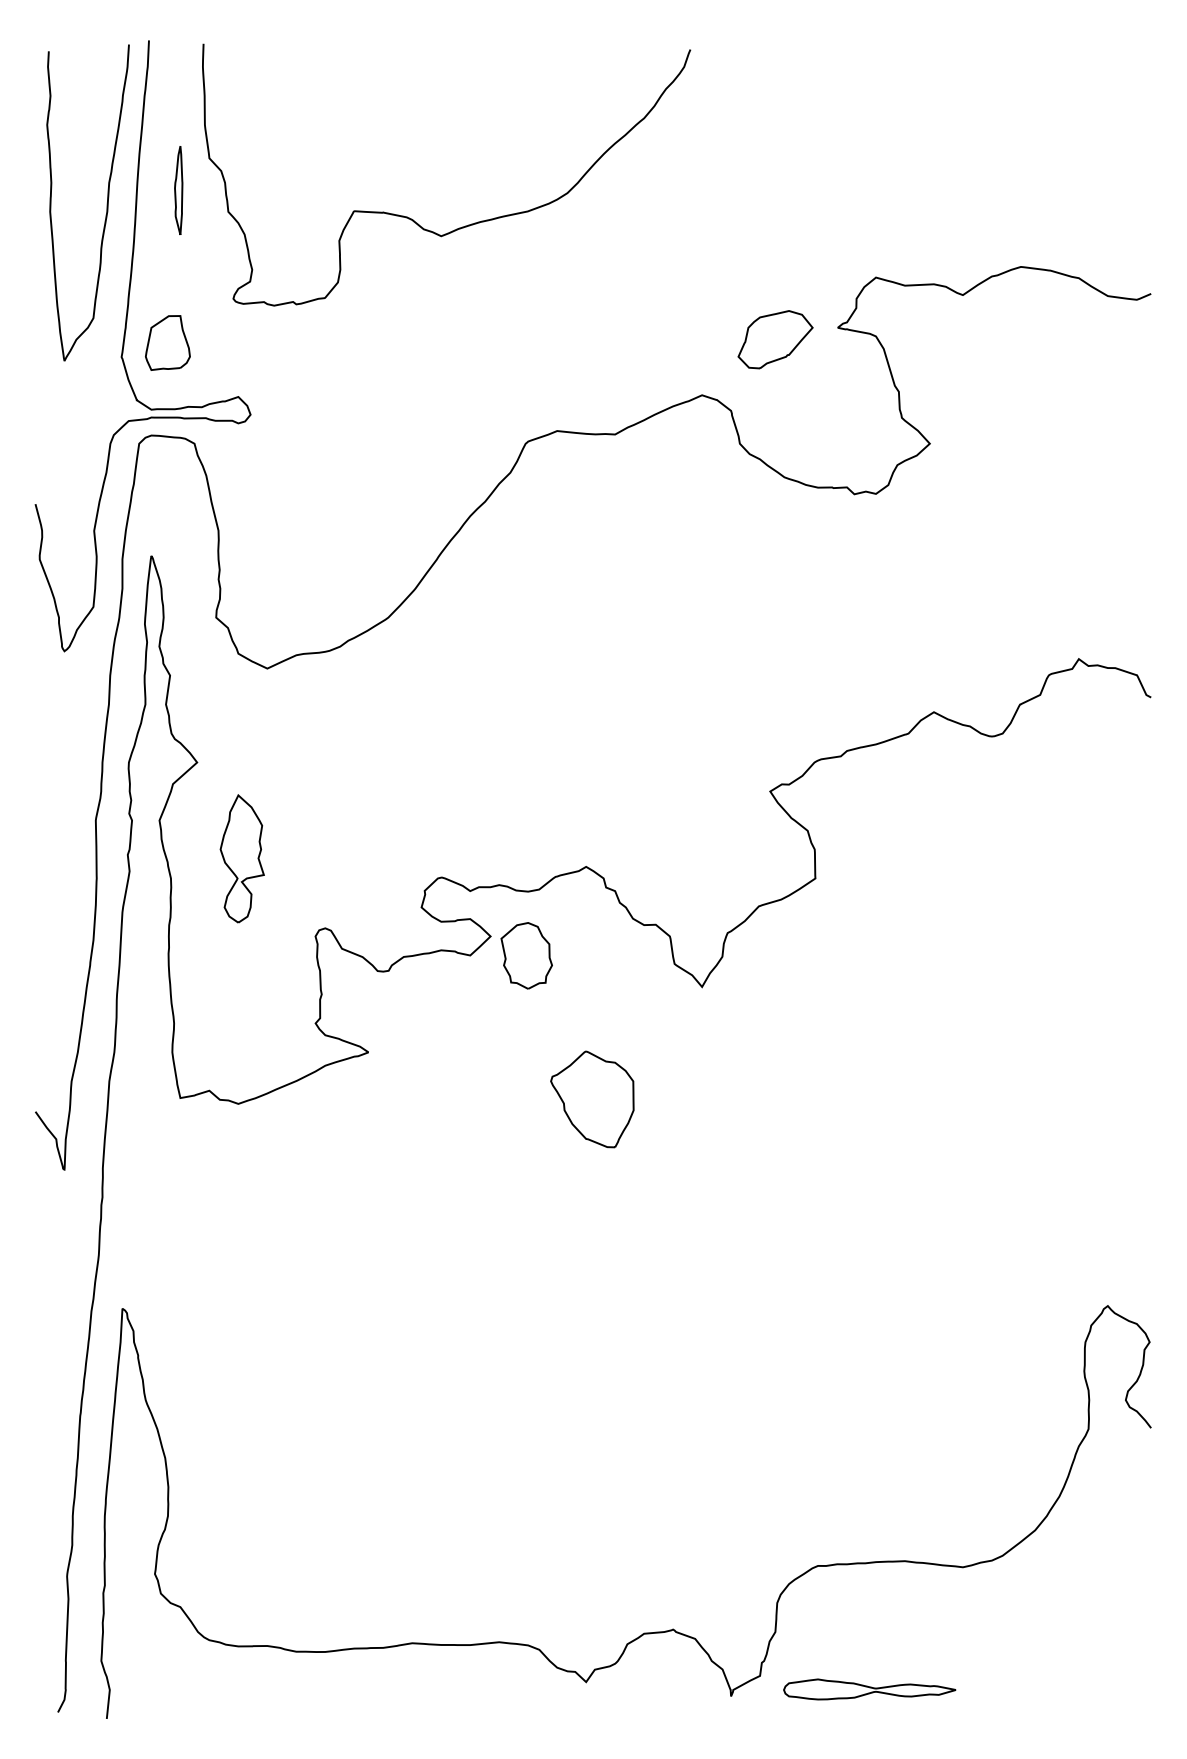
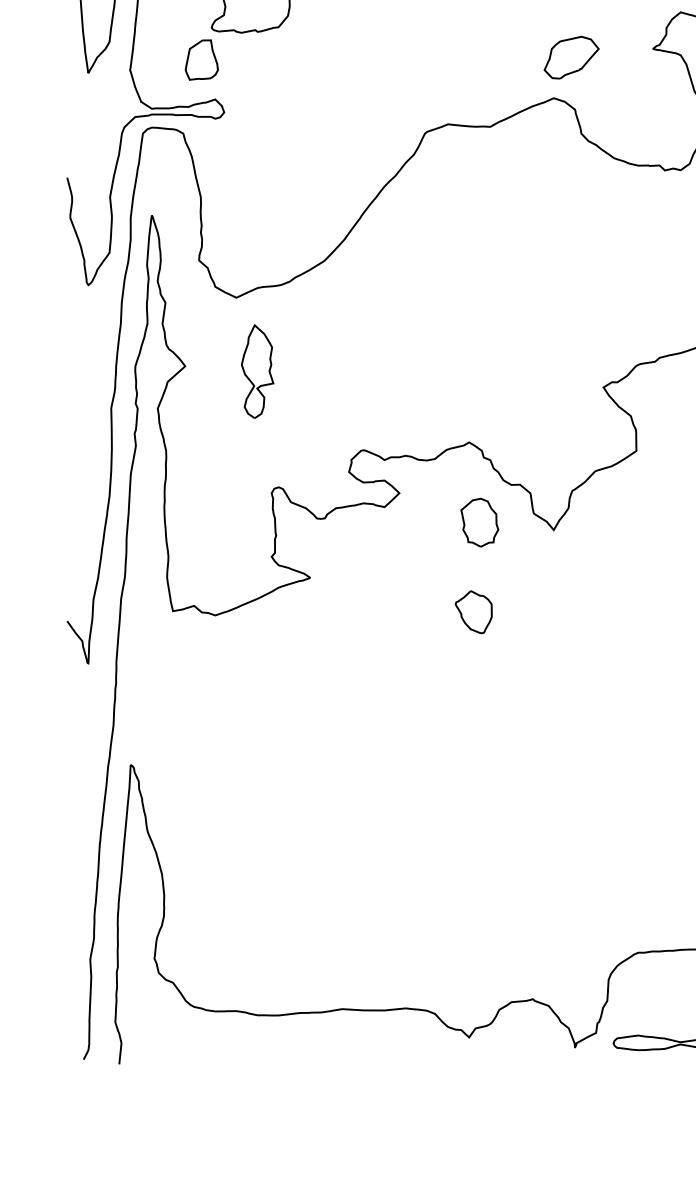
part: (775, 339) -> (571, 57), moved
part: (167, 342) -> (201, 59), moved
part: (241, 858) -> (257, 371), moved
part: (526, 955) -> (479, 522), moved
part: (592, 1099) -> (473, 612), size x0.6

